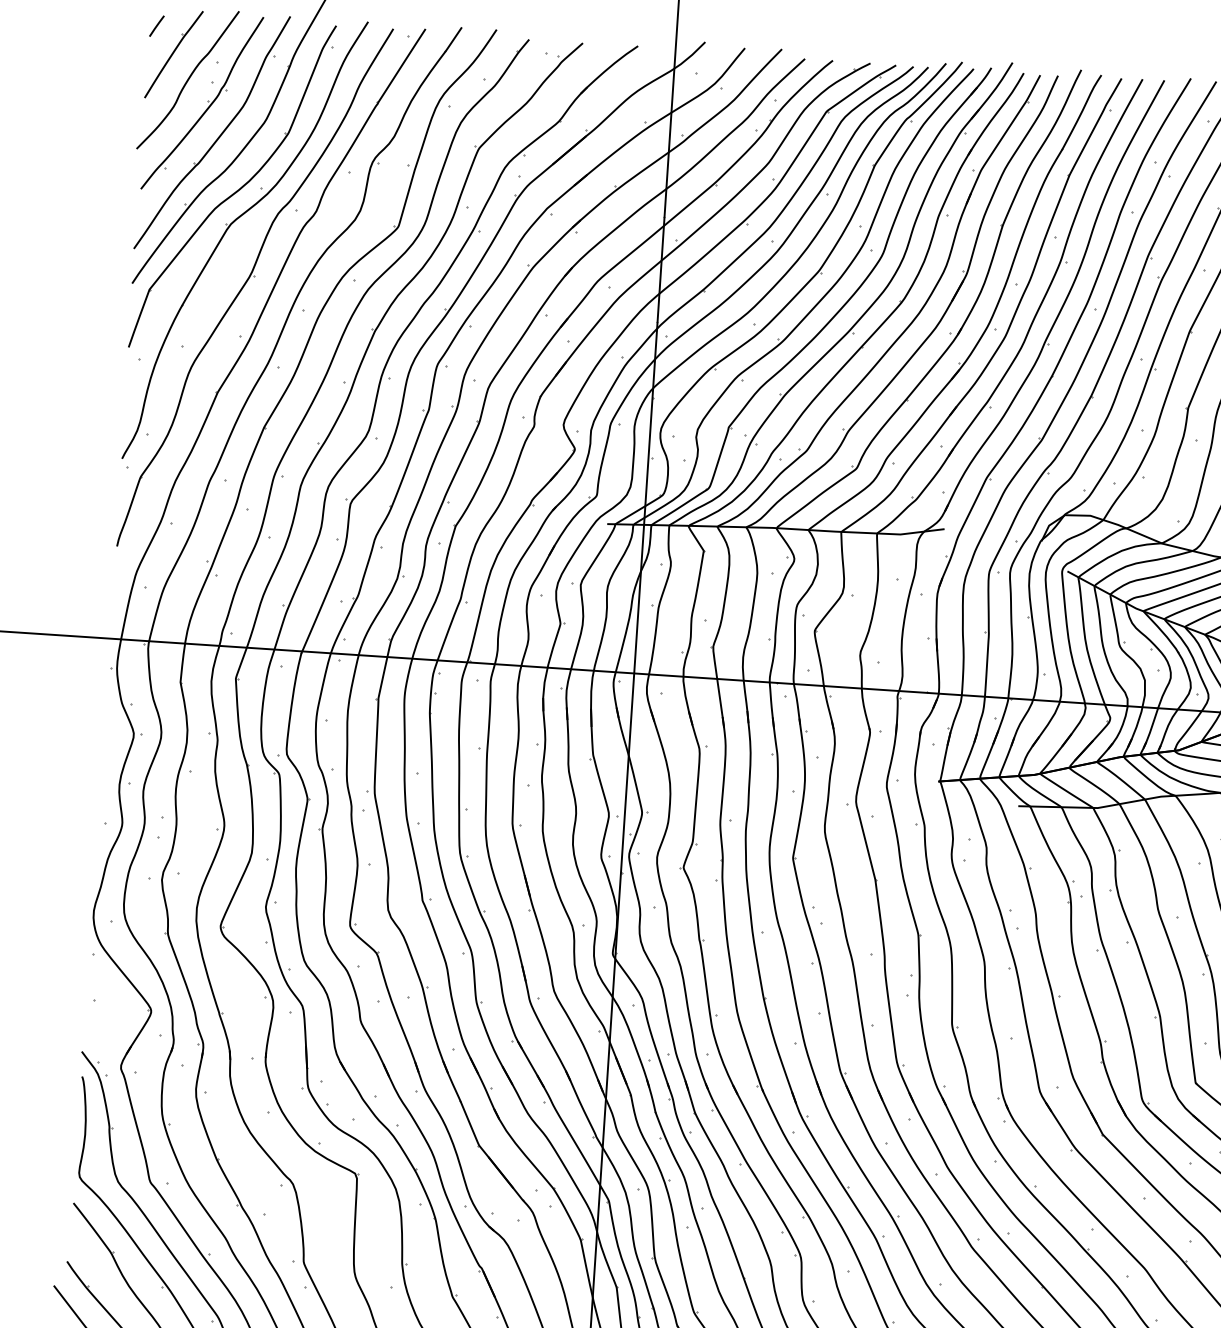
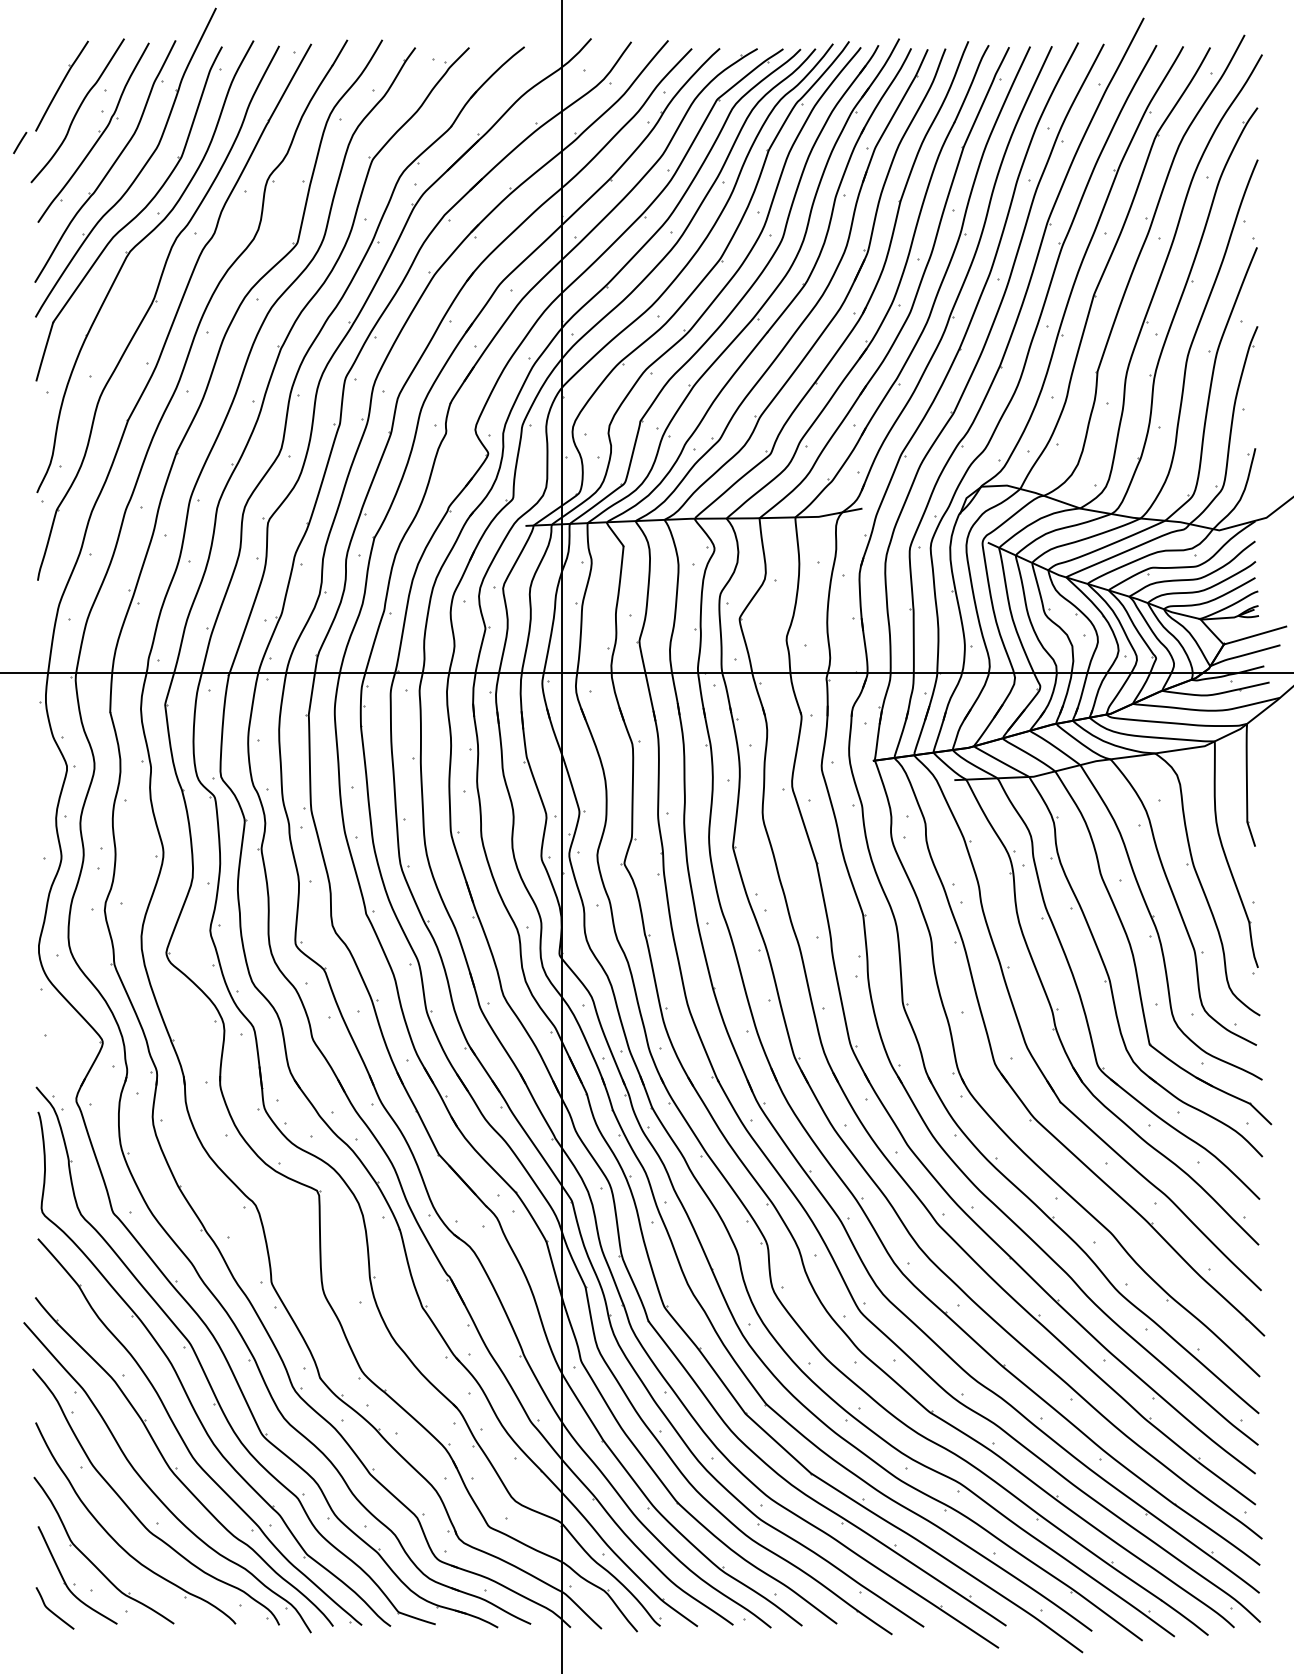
line: (157, 26) -> (20, 143), moved

